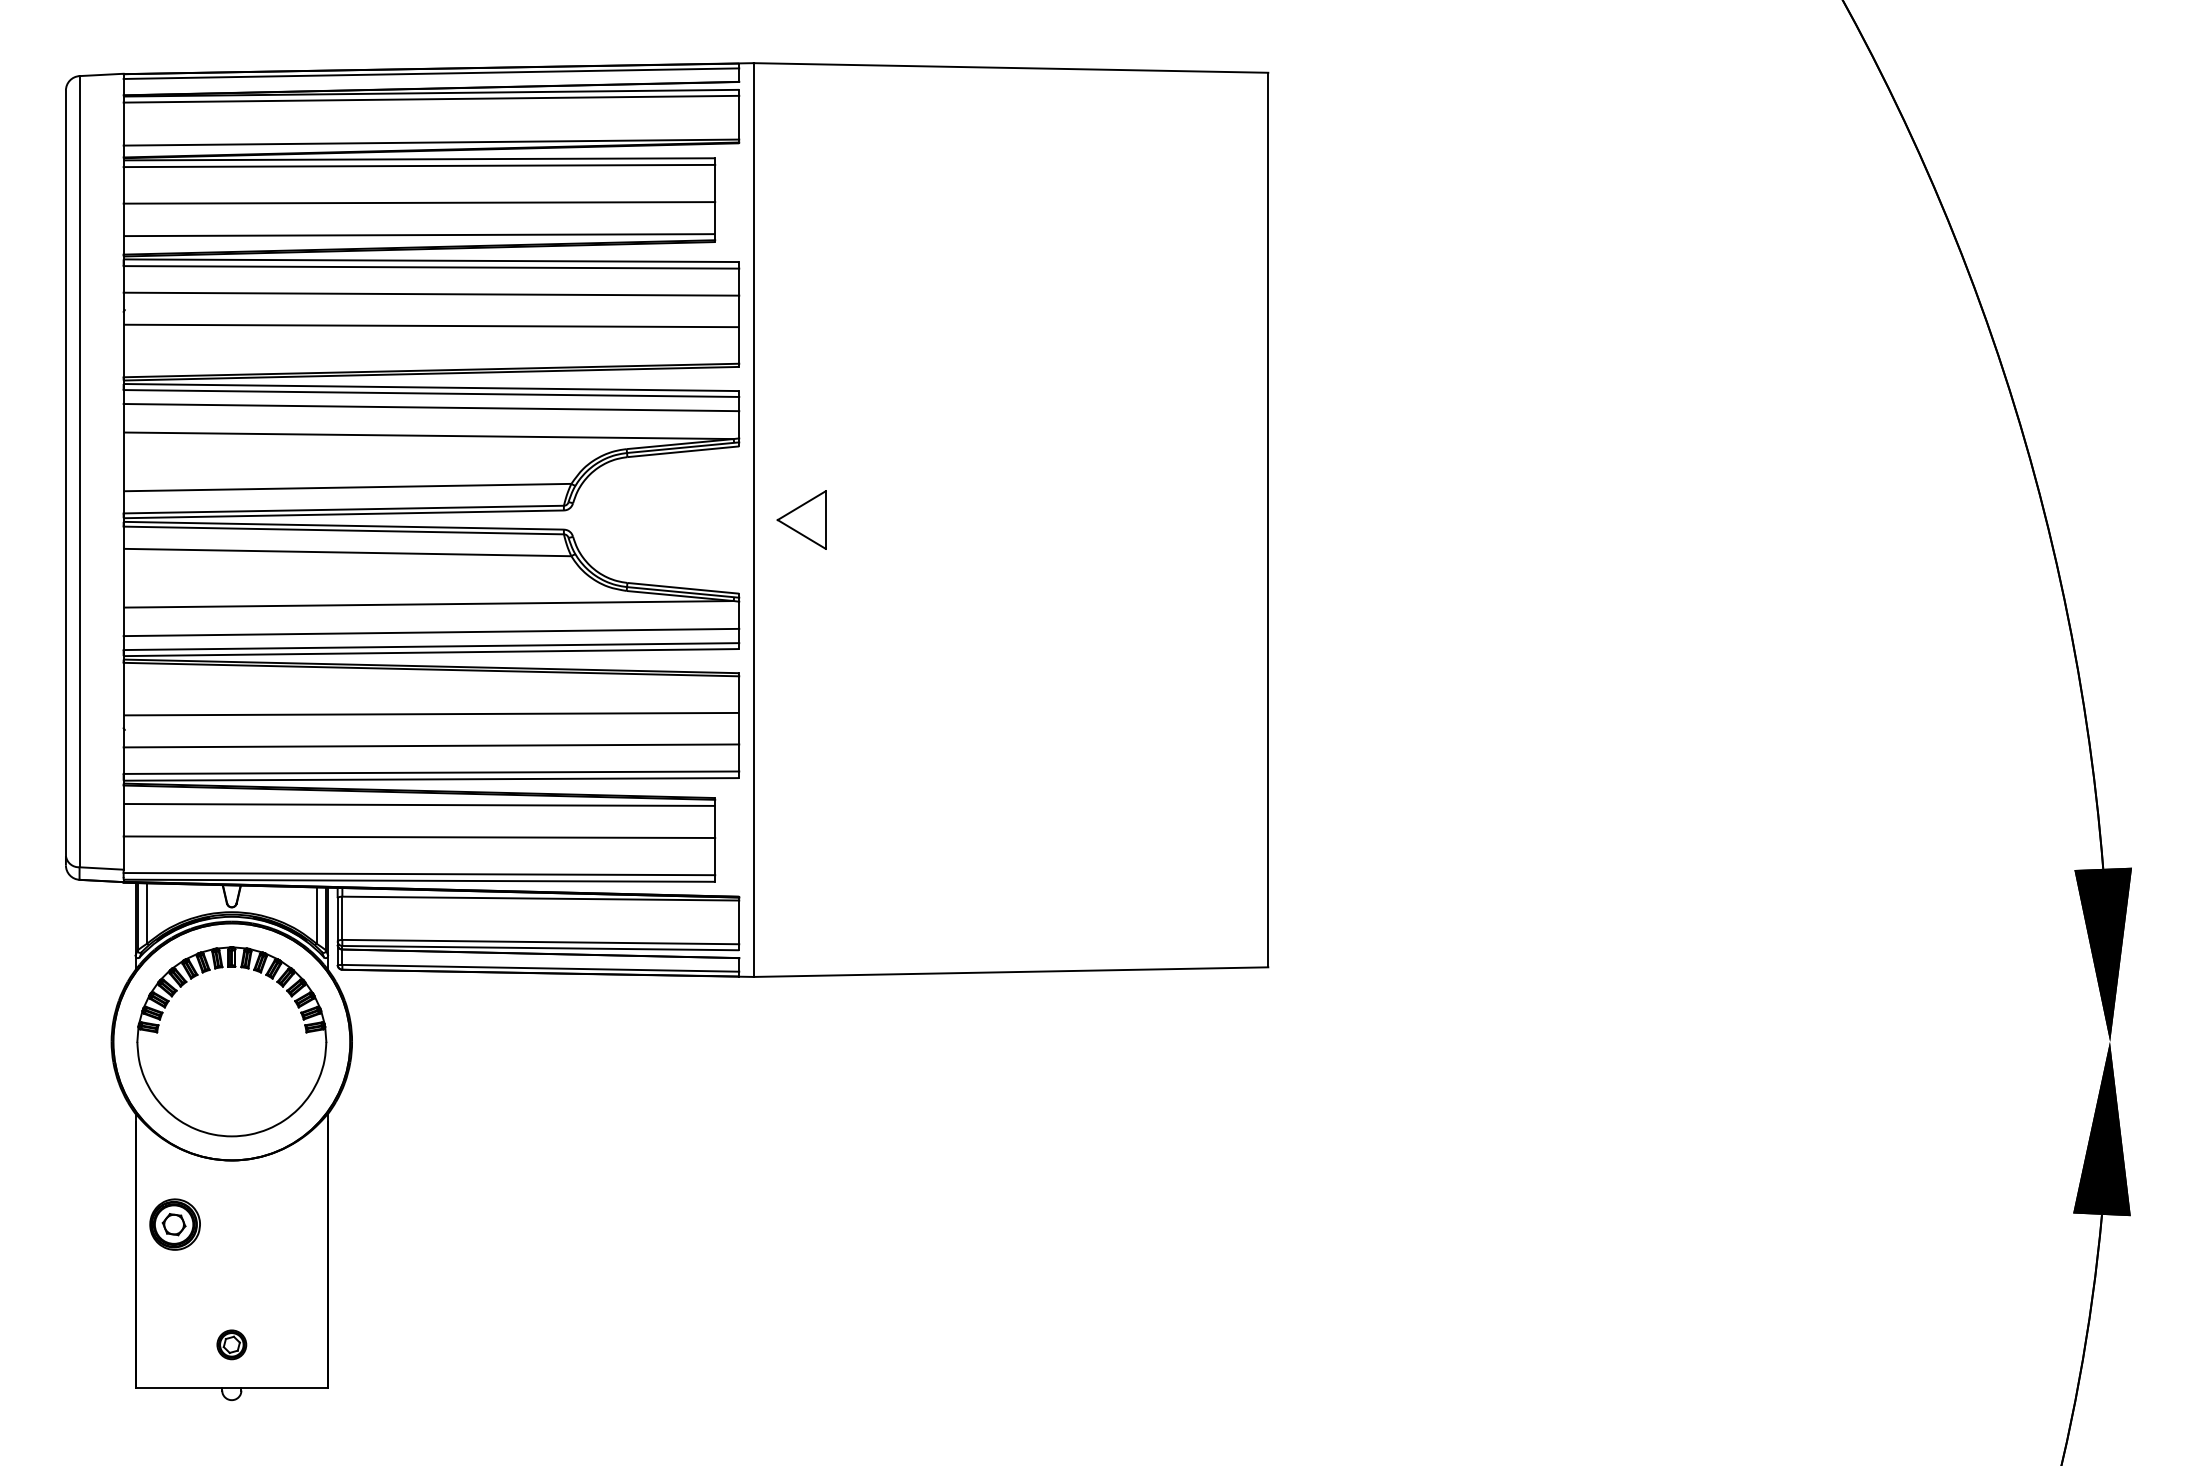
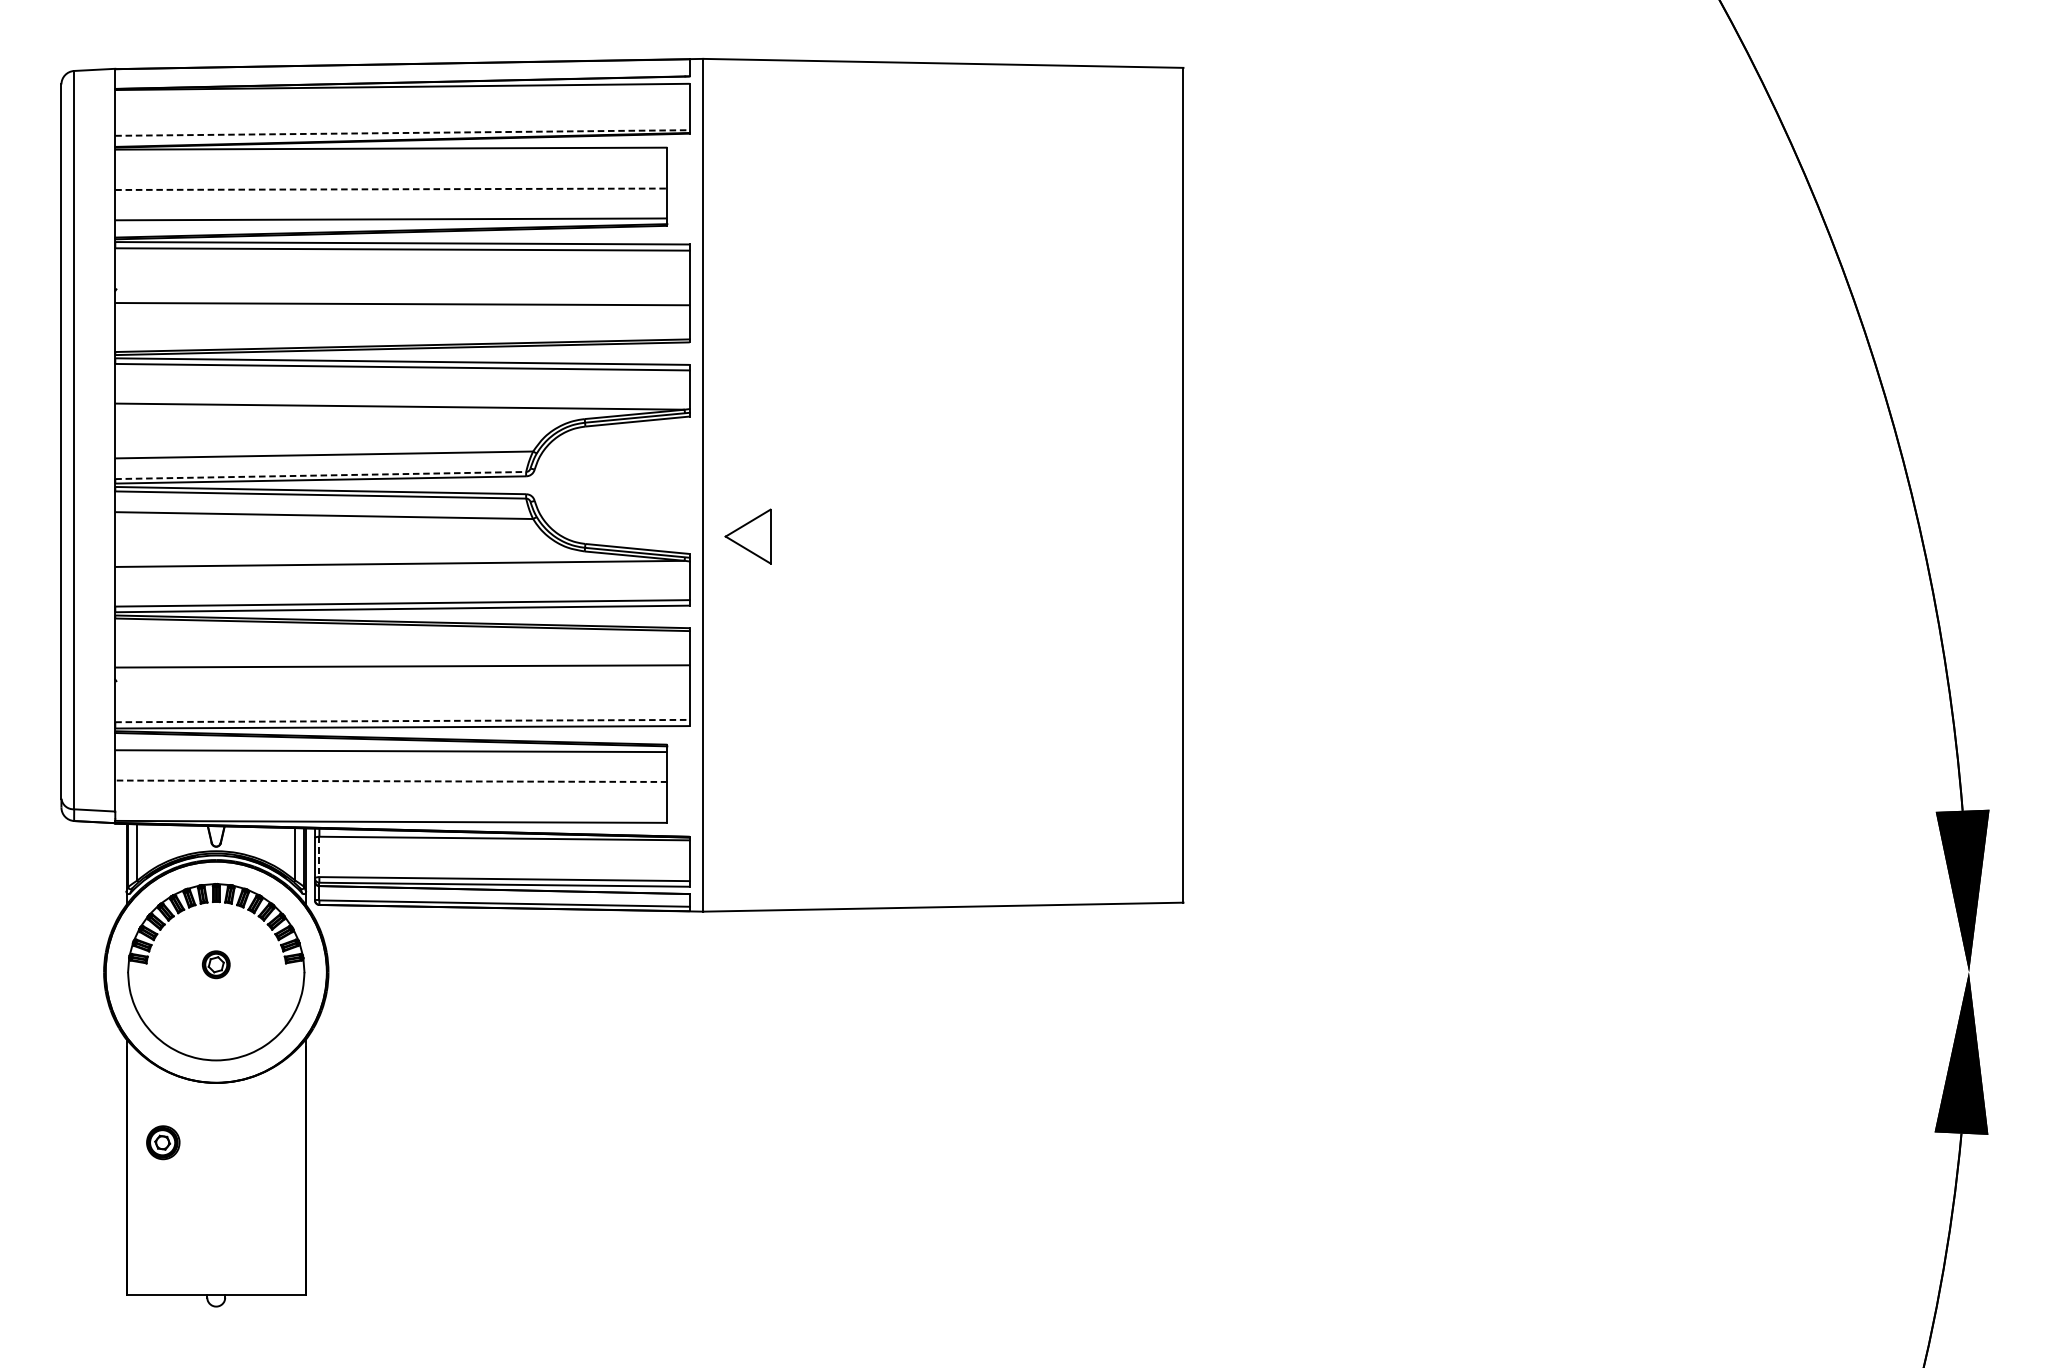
line: (431, 73) -> (402, 68), removed
line: (431, 98) -> (402, 91), removed
line: (431, 142) -> (402, 132), solid -> dashed
line: (419, 165) -> (391, 154), removed
line: (419, 202) -> (391, 188), solid -> dashed
line: (431, 293) -> (402, 273), removed
line: (431, 407) -> (402, 380), removed
line: (344, 509) -> (321, 475), solid -> dashed
part: (801, 519) -> (747, 536), moved
line: (431, 632) -> (402, 590), removed
line: (431, 745) -> (402, 695), removed
line: (431, 772) -> (402, 720), solid -> dashed
line: (419, 837) -> (391, 781), solid -> dashed
line: (419, 874) -> (391, 816), removed
line: (342, 918) -> (319, 857), solid -> dashed
part: (174, 1224) -> (162, 1142), size x0.7
part: (231, 1344) -> (215, 964), moved

